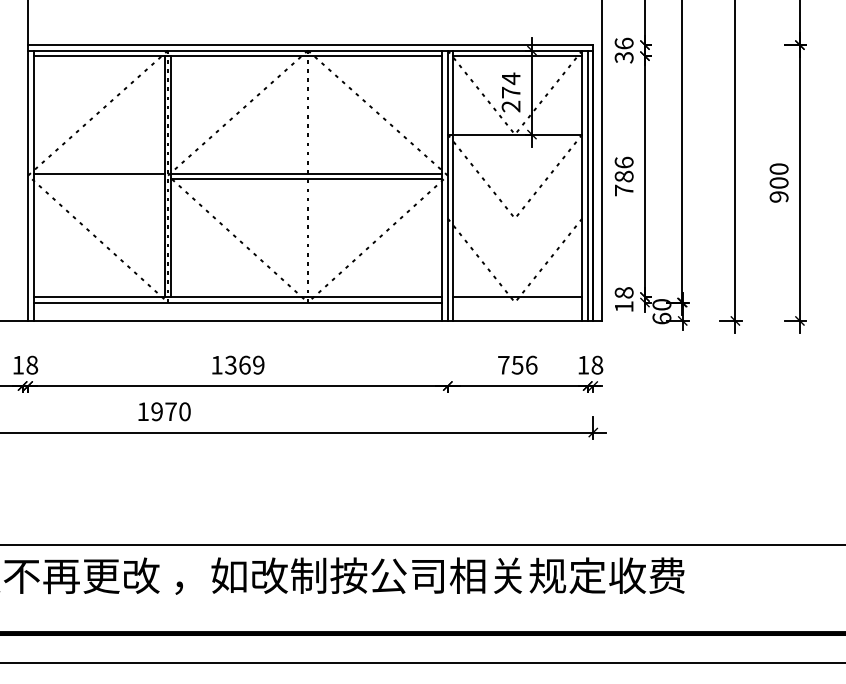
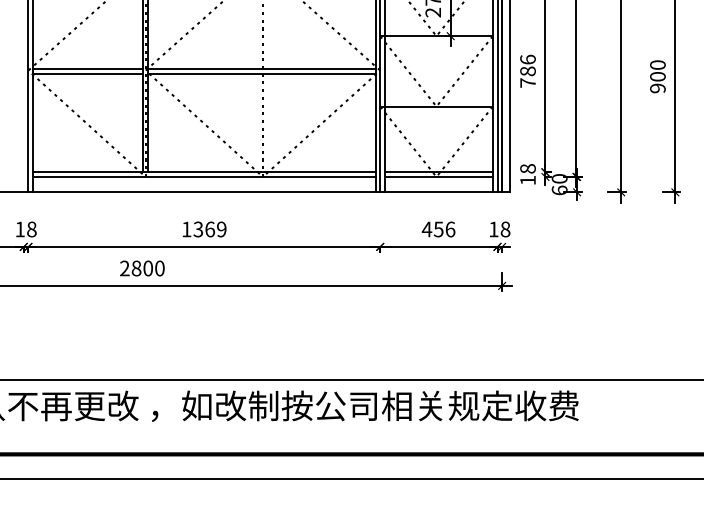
line: (99, 179) -> (88, 73), added
line: (514, 218) -> (436, 106), added
line: (517, 302) -> (438, 176), added
text: (503, 365) -> (426, 229), 756 -> 456
text: (156, 411) -> (136, 268), 1970 -> 2800

